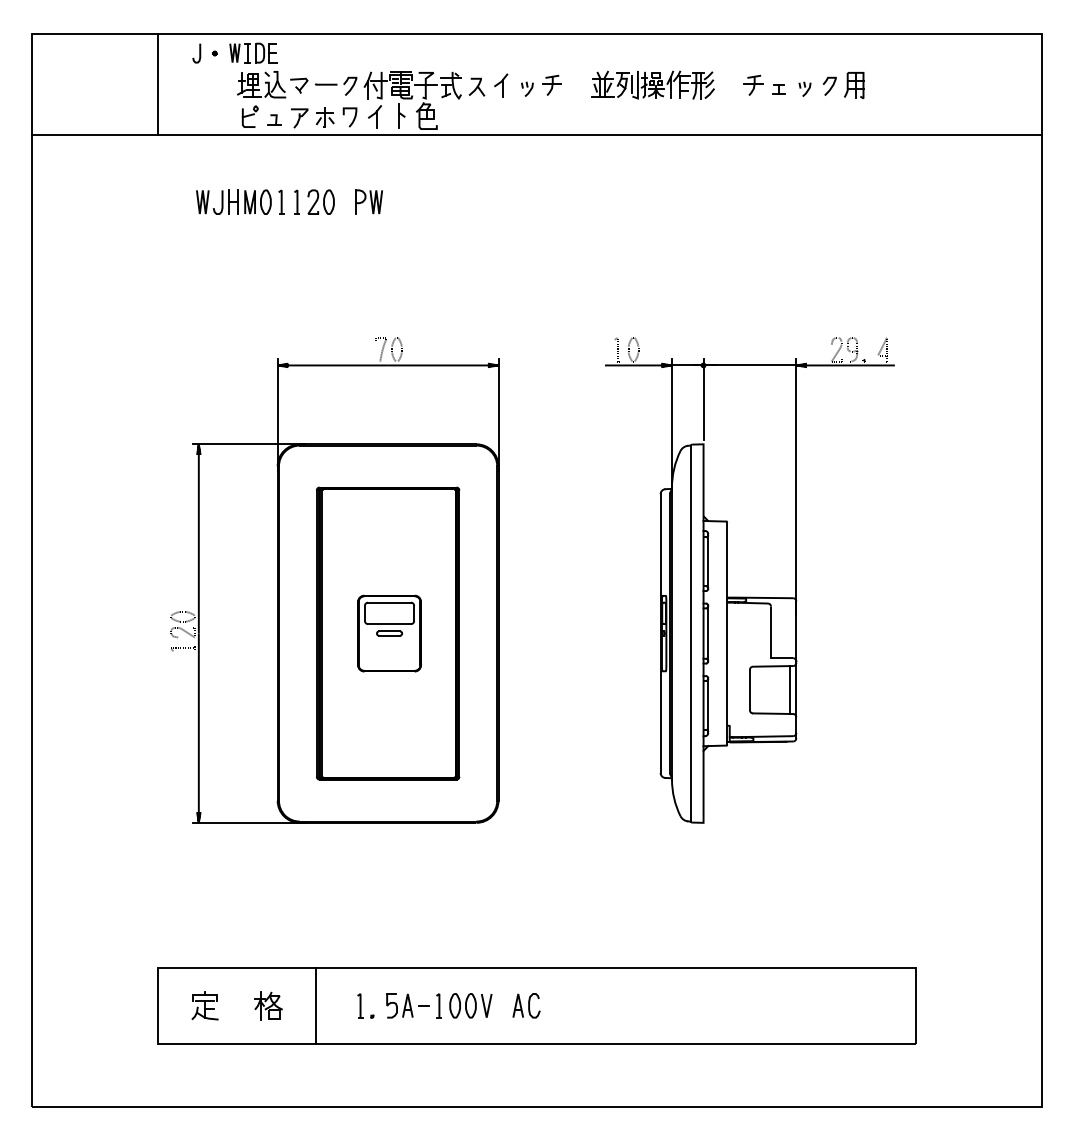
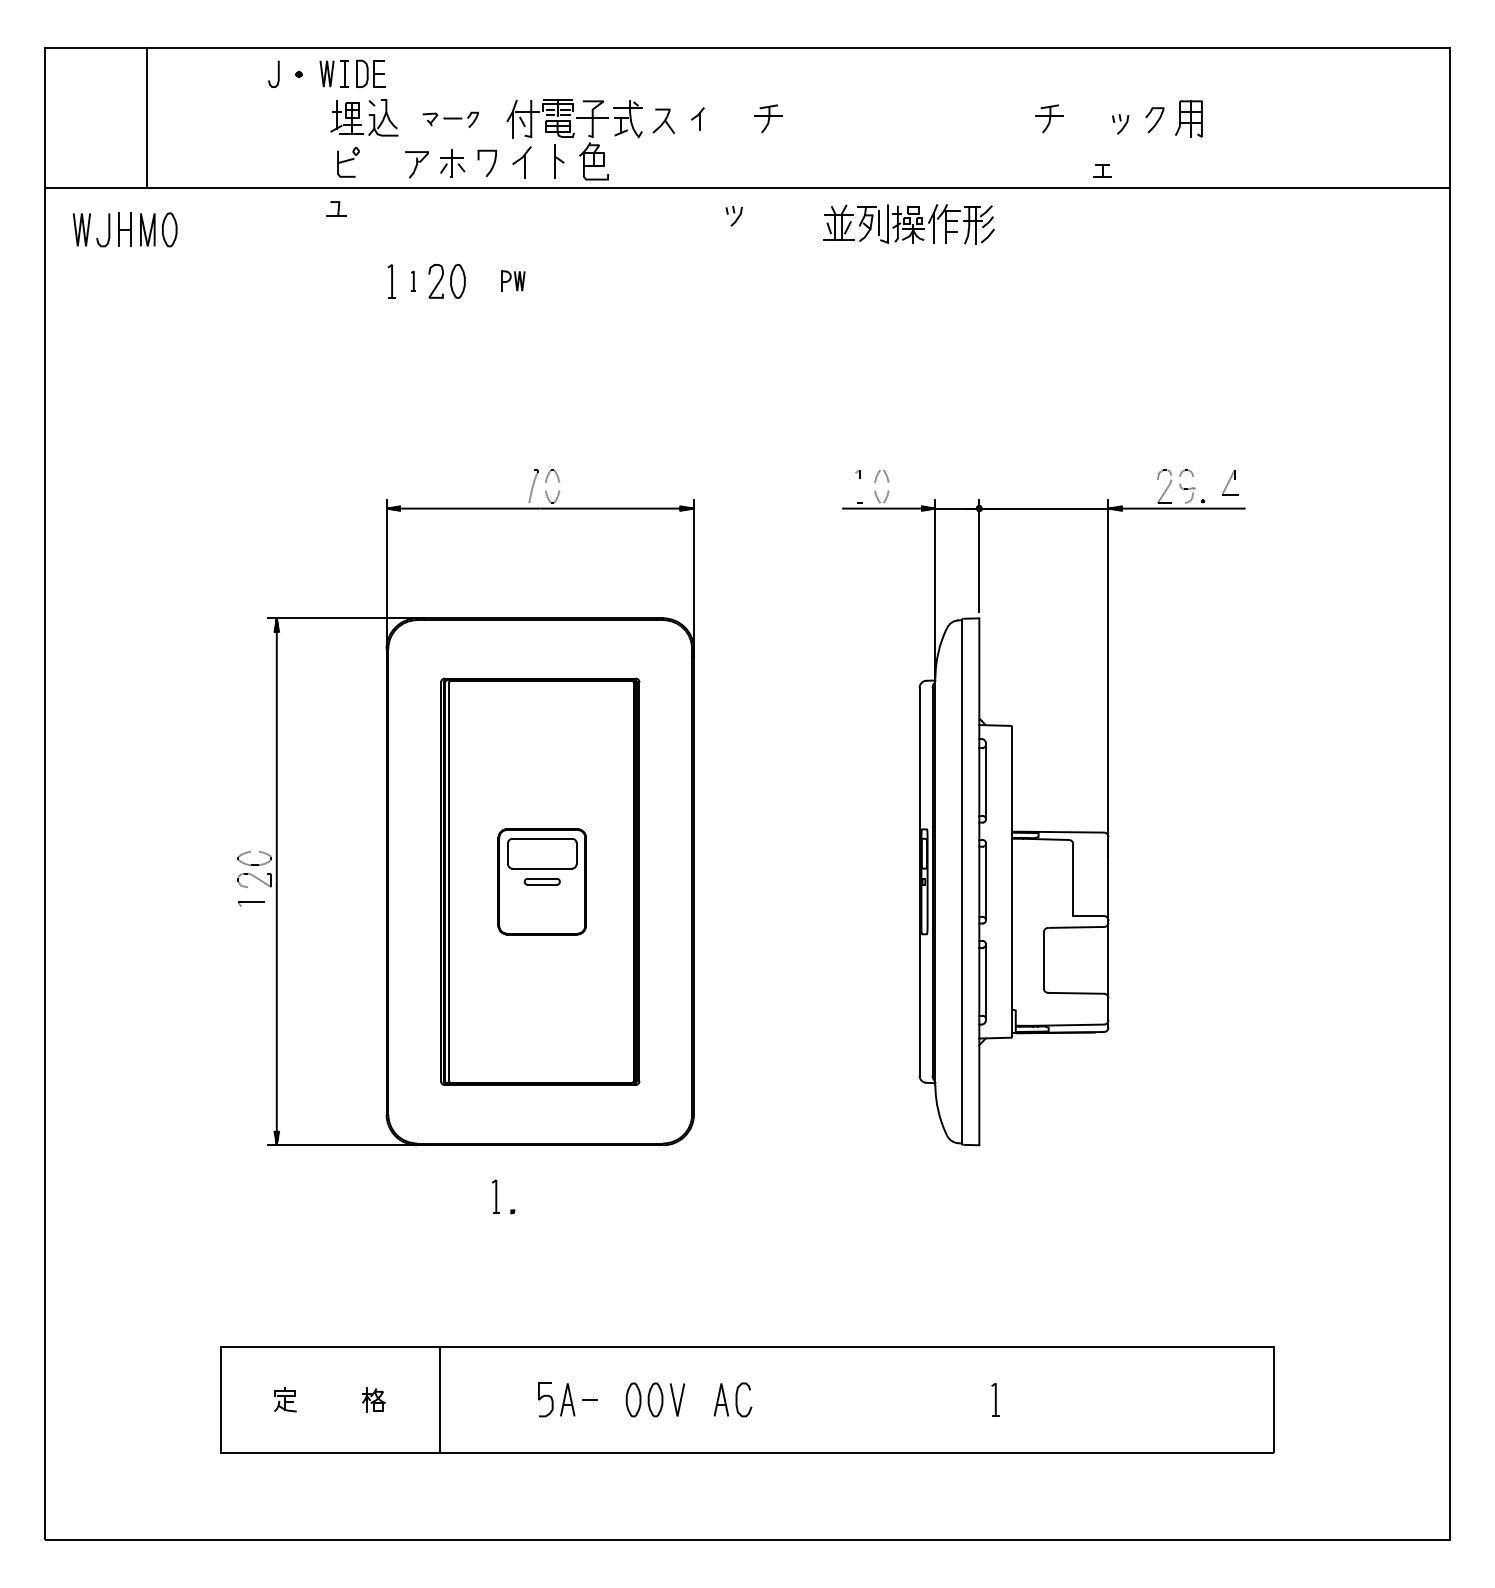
line: (158, 84) -> (146, 117), moved
part: (652, 84) -> (908, 223), moved
part: (323, 85) -> (450, 118), size x0.6
part: (501, 85) -> (698, 118), size x0.7
part: (527, 88) -> (734, 214), moved
part: (778, 89) -> (1101, 171), moved
part: (274, 119) -> (336, 208), moved
part: (233, 201) -> (124, 228), moved
part: (296, 201) -> (412, 280), size x0.6
part: (368, 201) -> (512, 280), size x0.6
line: (789, 689) -> (1098, 959), removed
part: (204, 1005) -> (284, 1399), size x0.6
part: (268, 1005) -> (373, 1399), size x0.6
part: (365, 1005) -> (503, 1196), moved
part: (438, 1005) -> (994, 1399), moved

